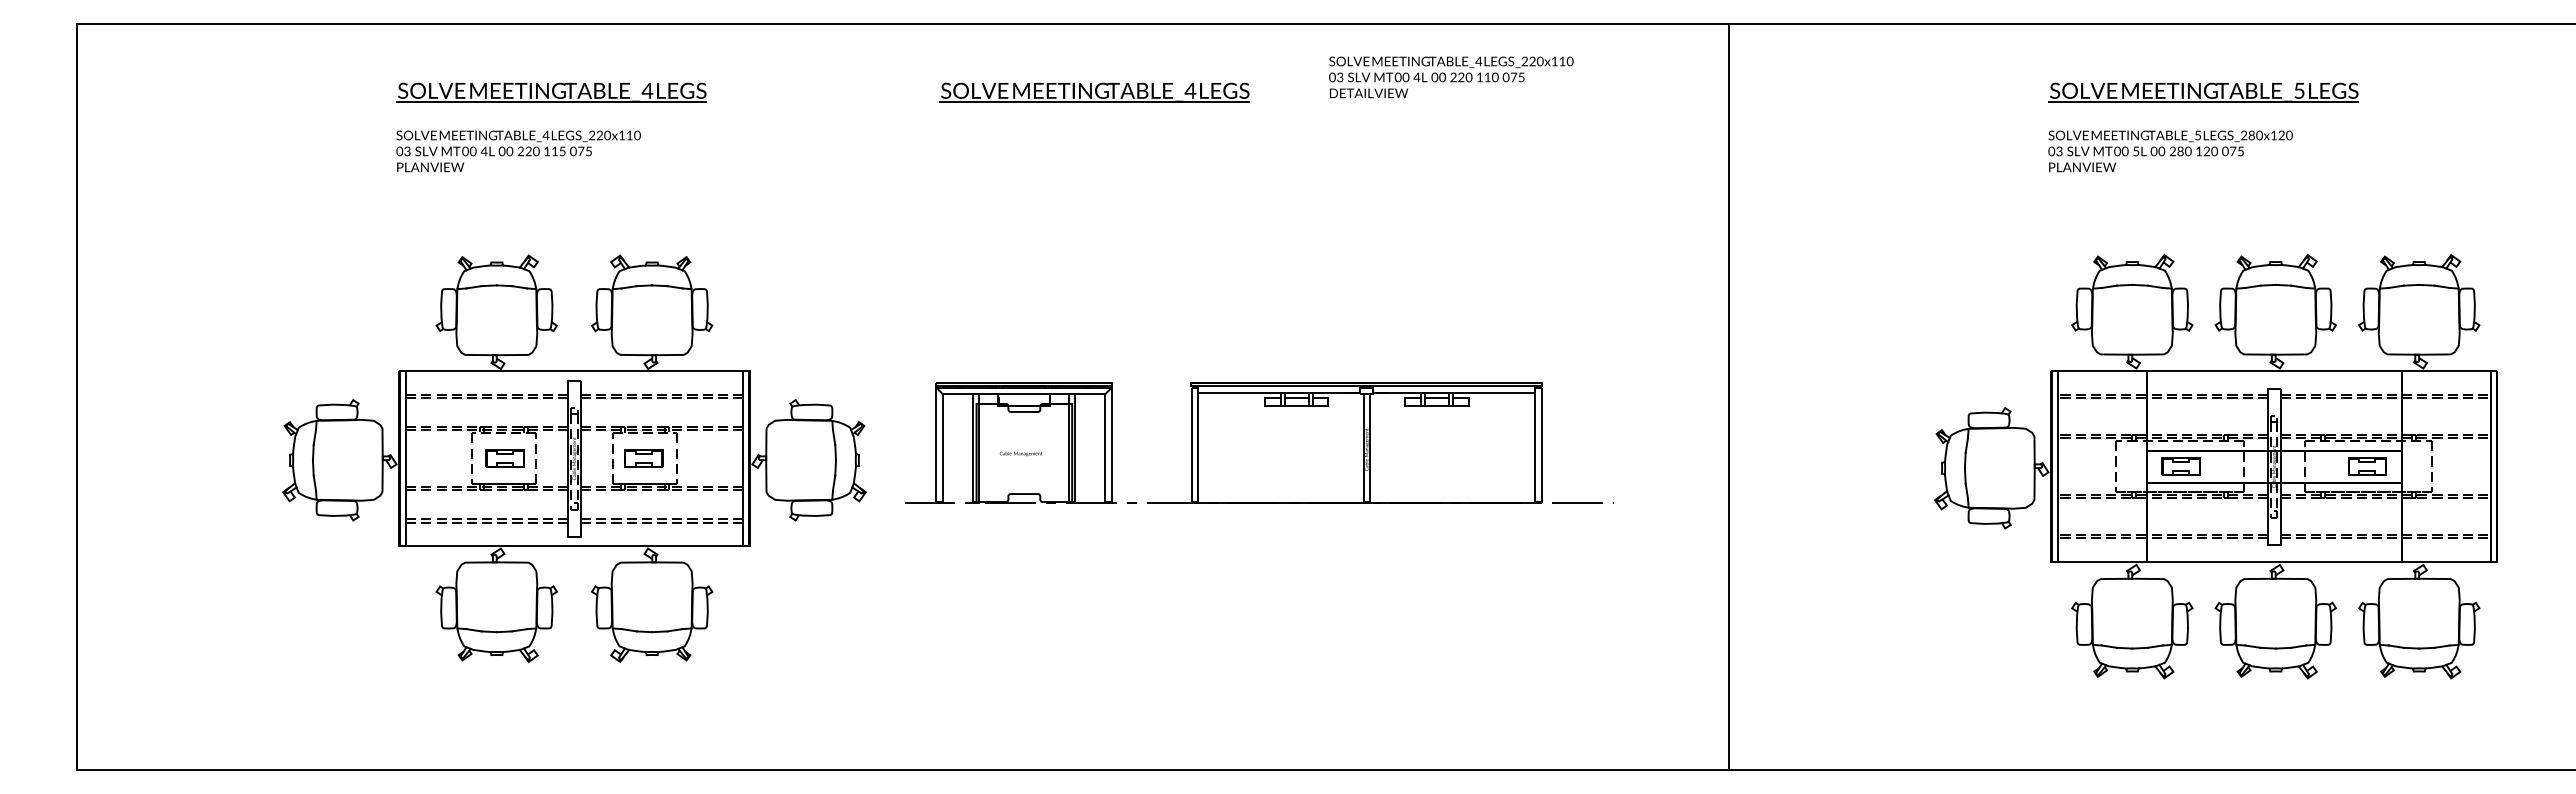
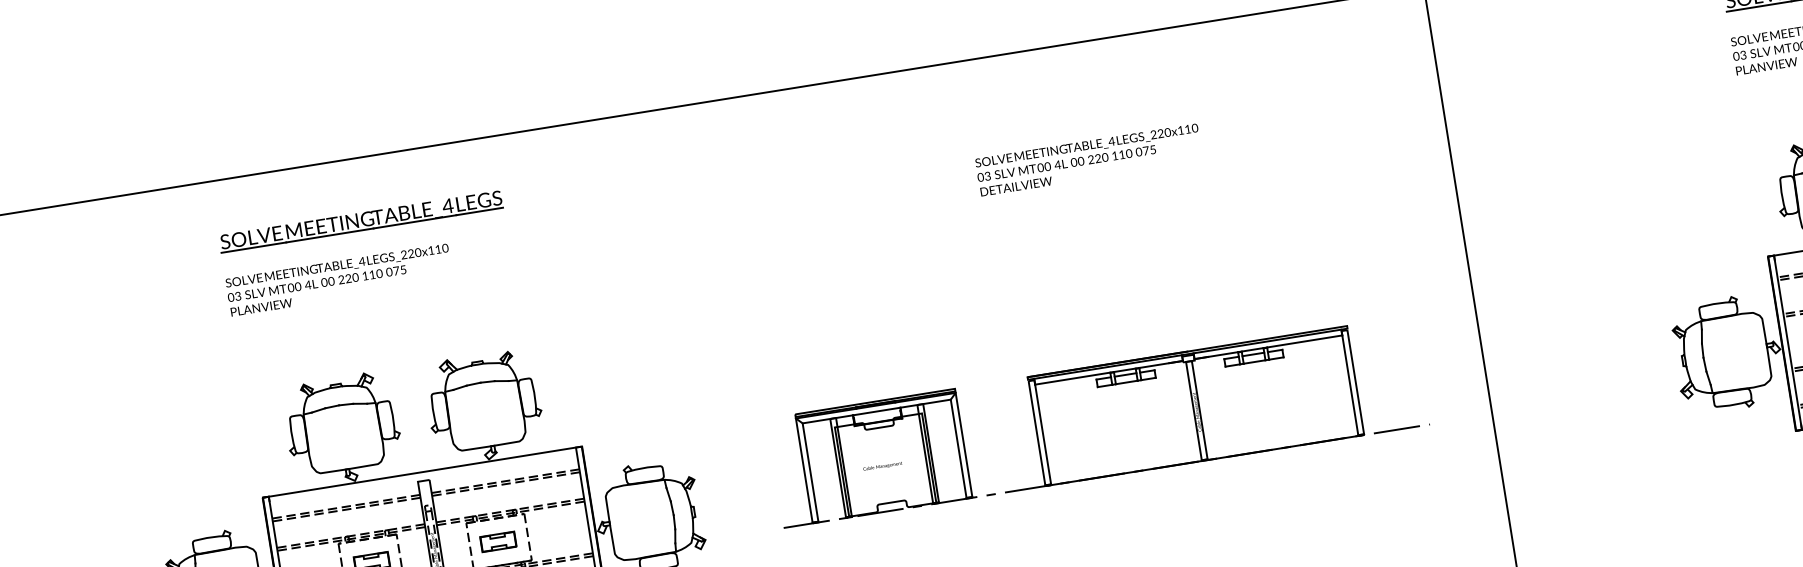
text: (1451, 77) -> (1089, 160), moved
part: (1094, 92) -> (855, 142), removed
text: (562, 151) -> (379, 273), 115 -> 110
part: (1259, 442) -> (1098, 421), moved

